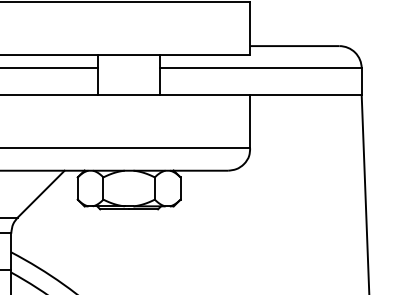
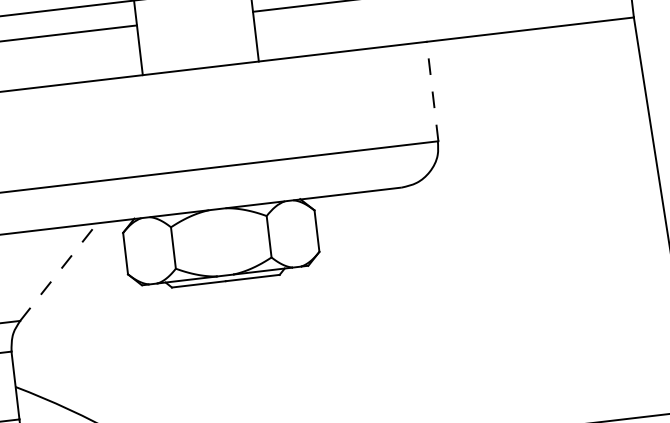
line: (250, 121) -> (432, 91), solid -> dashed
line: (41, 193) -> (59, 270), solid -> dashed

